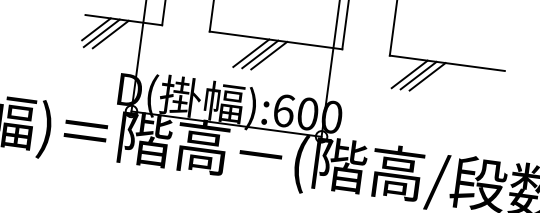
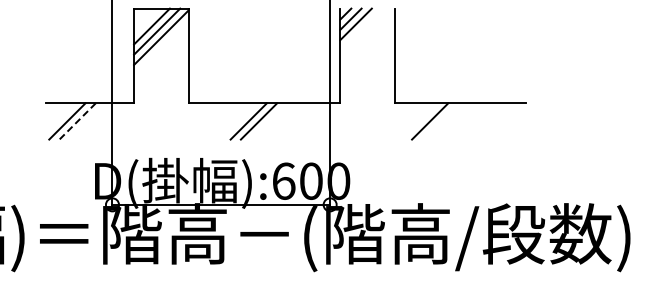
line: (96, 29) -> (60, 117), removed
line: (110, 34) -> (77, 121), solid -> dashed
line: (251, 53) -> (238, 121), removed
line: (409, 74) -> (419, 121), removed
line: (427, 76) -> (440, 121), removed

